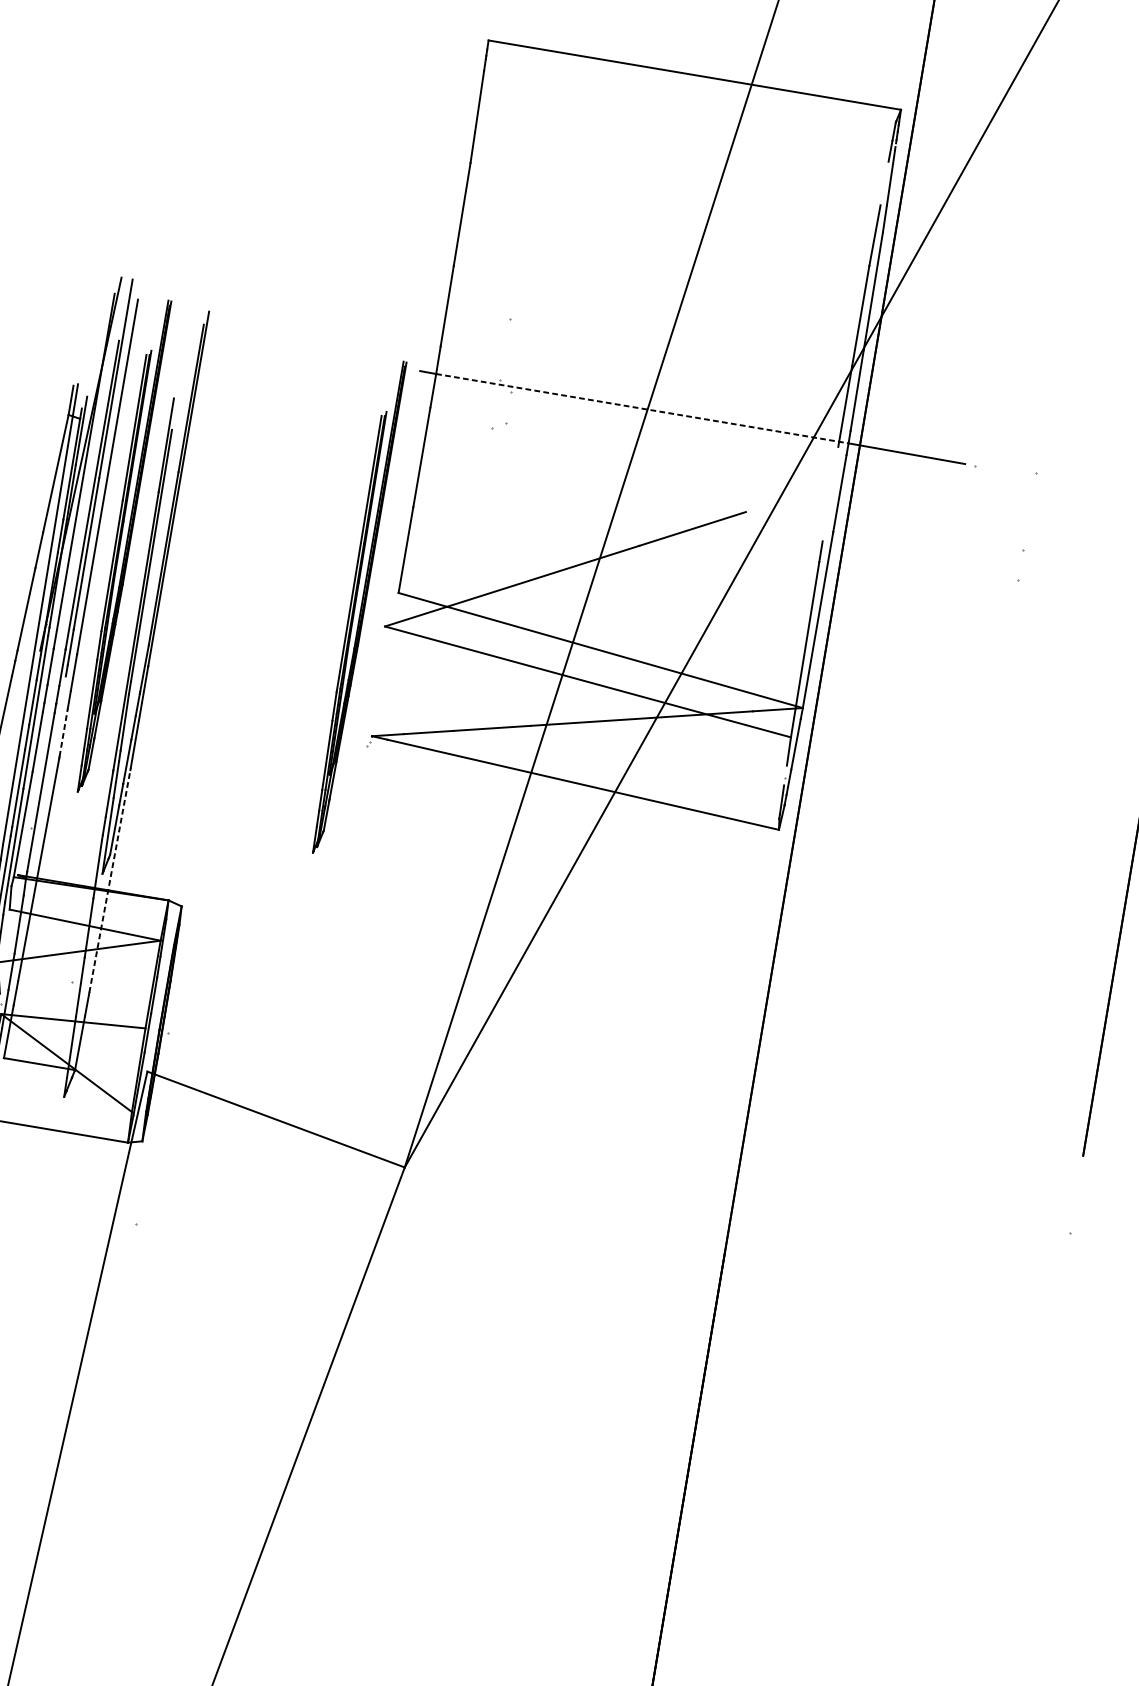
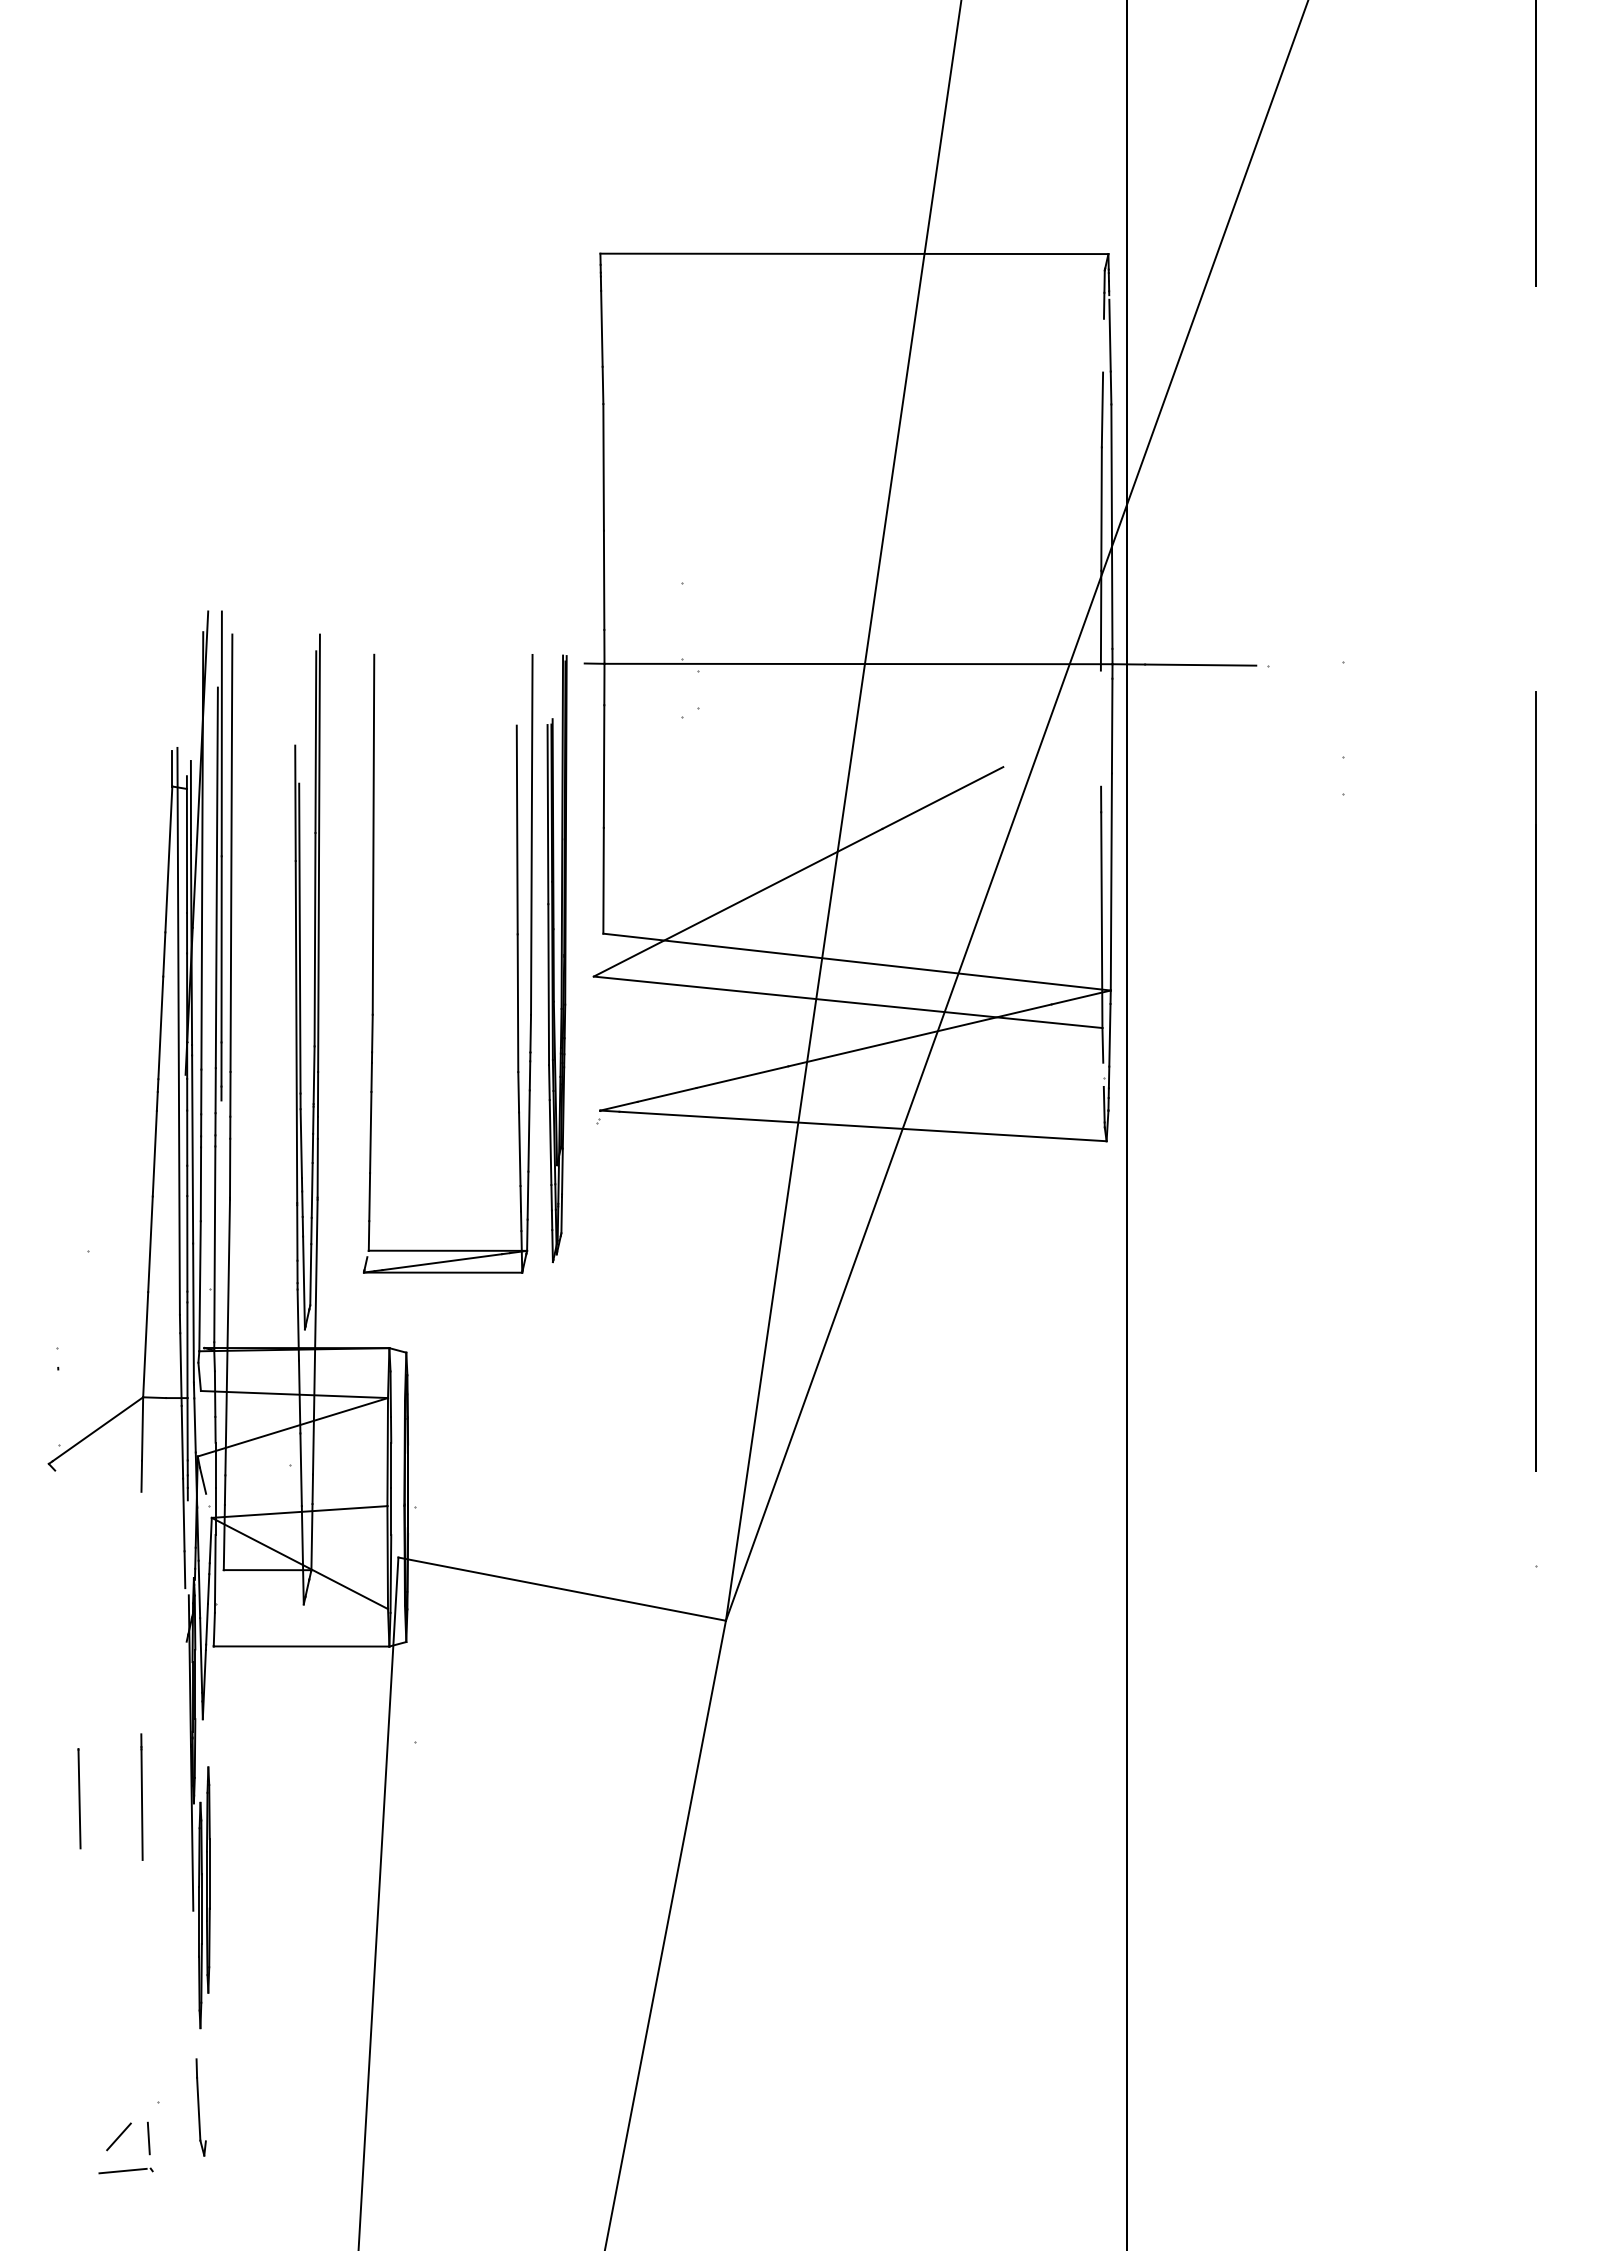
line: (643, 409) -> (859, 664), dashed -> solid
part: (122, 545) -> (262, 932), removed
part: (324, 605) -> (516, 963), added
line: (64, 732) -> (230, 1167), dashed -> solid
line: (110, 880) -> (315, 1336), dashed -> solid

